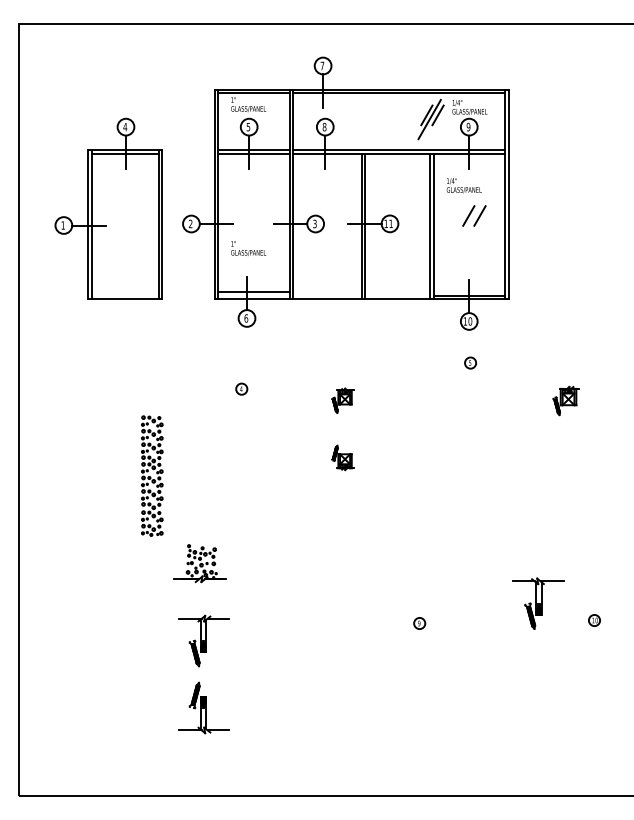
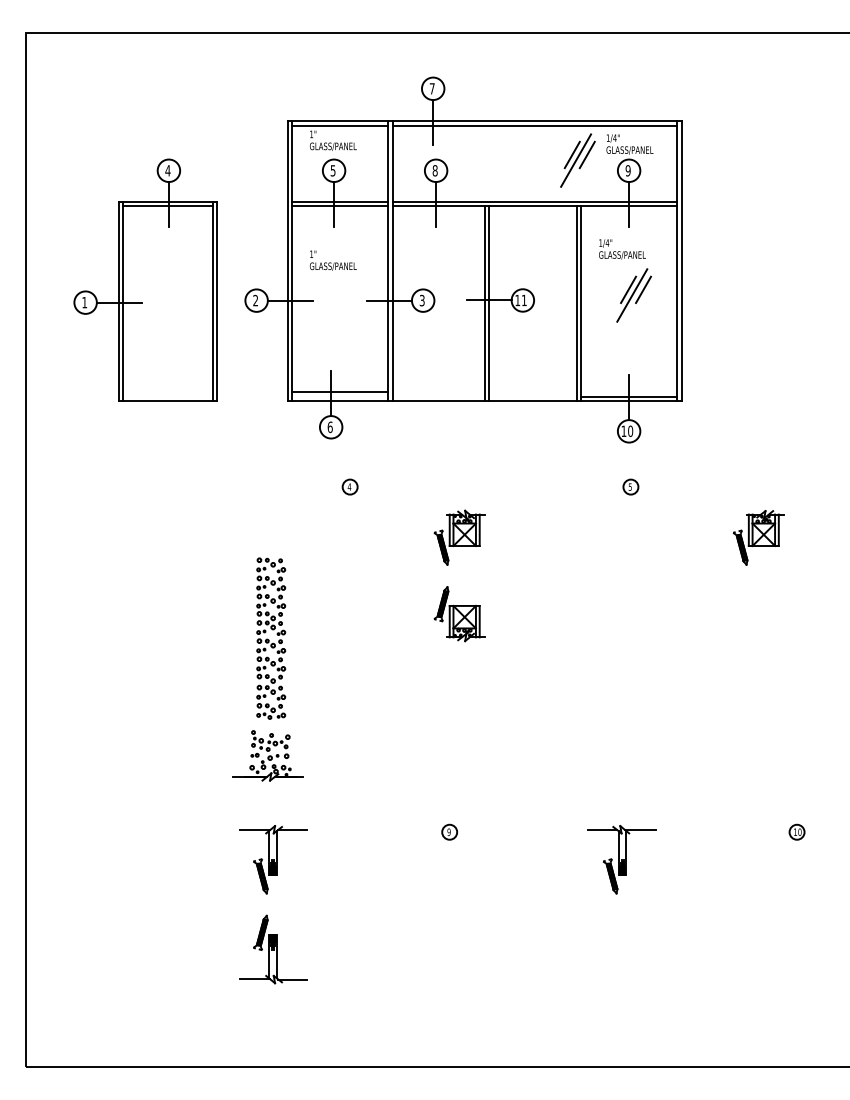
line: (471, 220) -> (632, 295), added
text: (248, 248) -> (332, 260), moved
part: (241, 388) -> (349, 486), moved
part: (342, 400) -> (459, 537), size x1.67
part: (565, 400) -> (758, 537), size x1.43
part: (342, 458) -> (459, 614), size x1.67
part: (152, 476) -> (271, 638), moved
part: (538, 603) -> (621, 859), moved
part: (419, 622) -> (449, 831), moved

